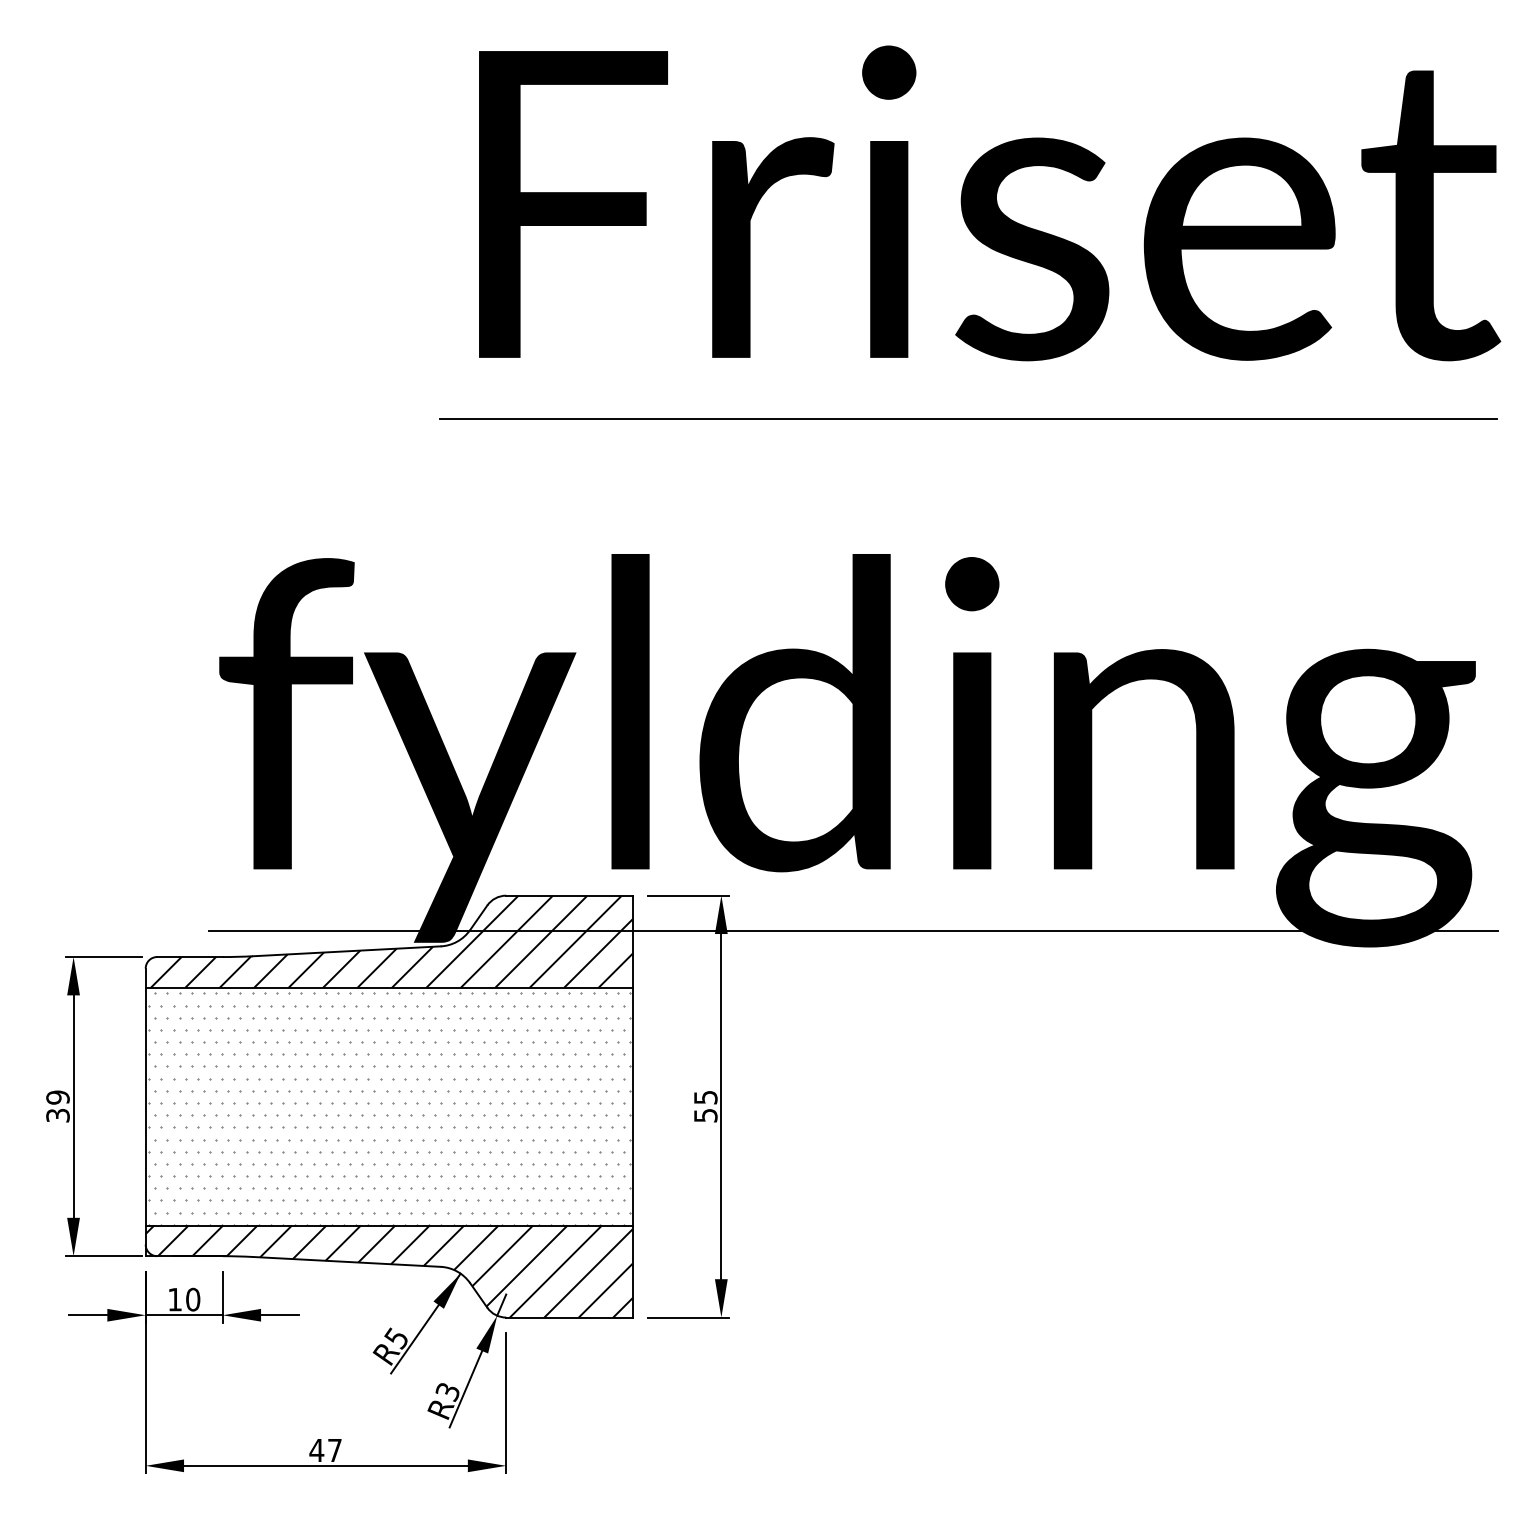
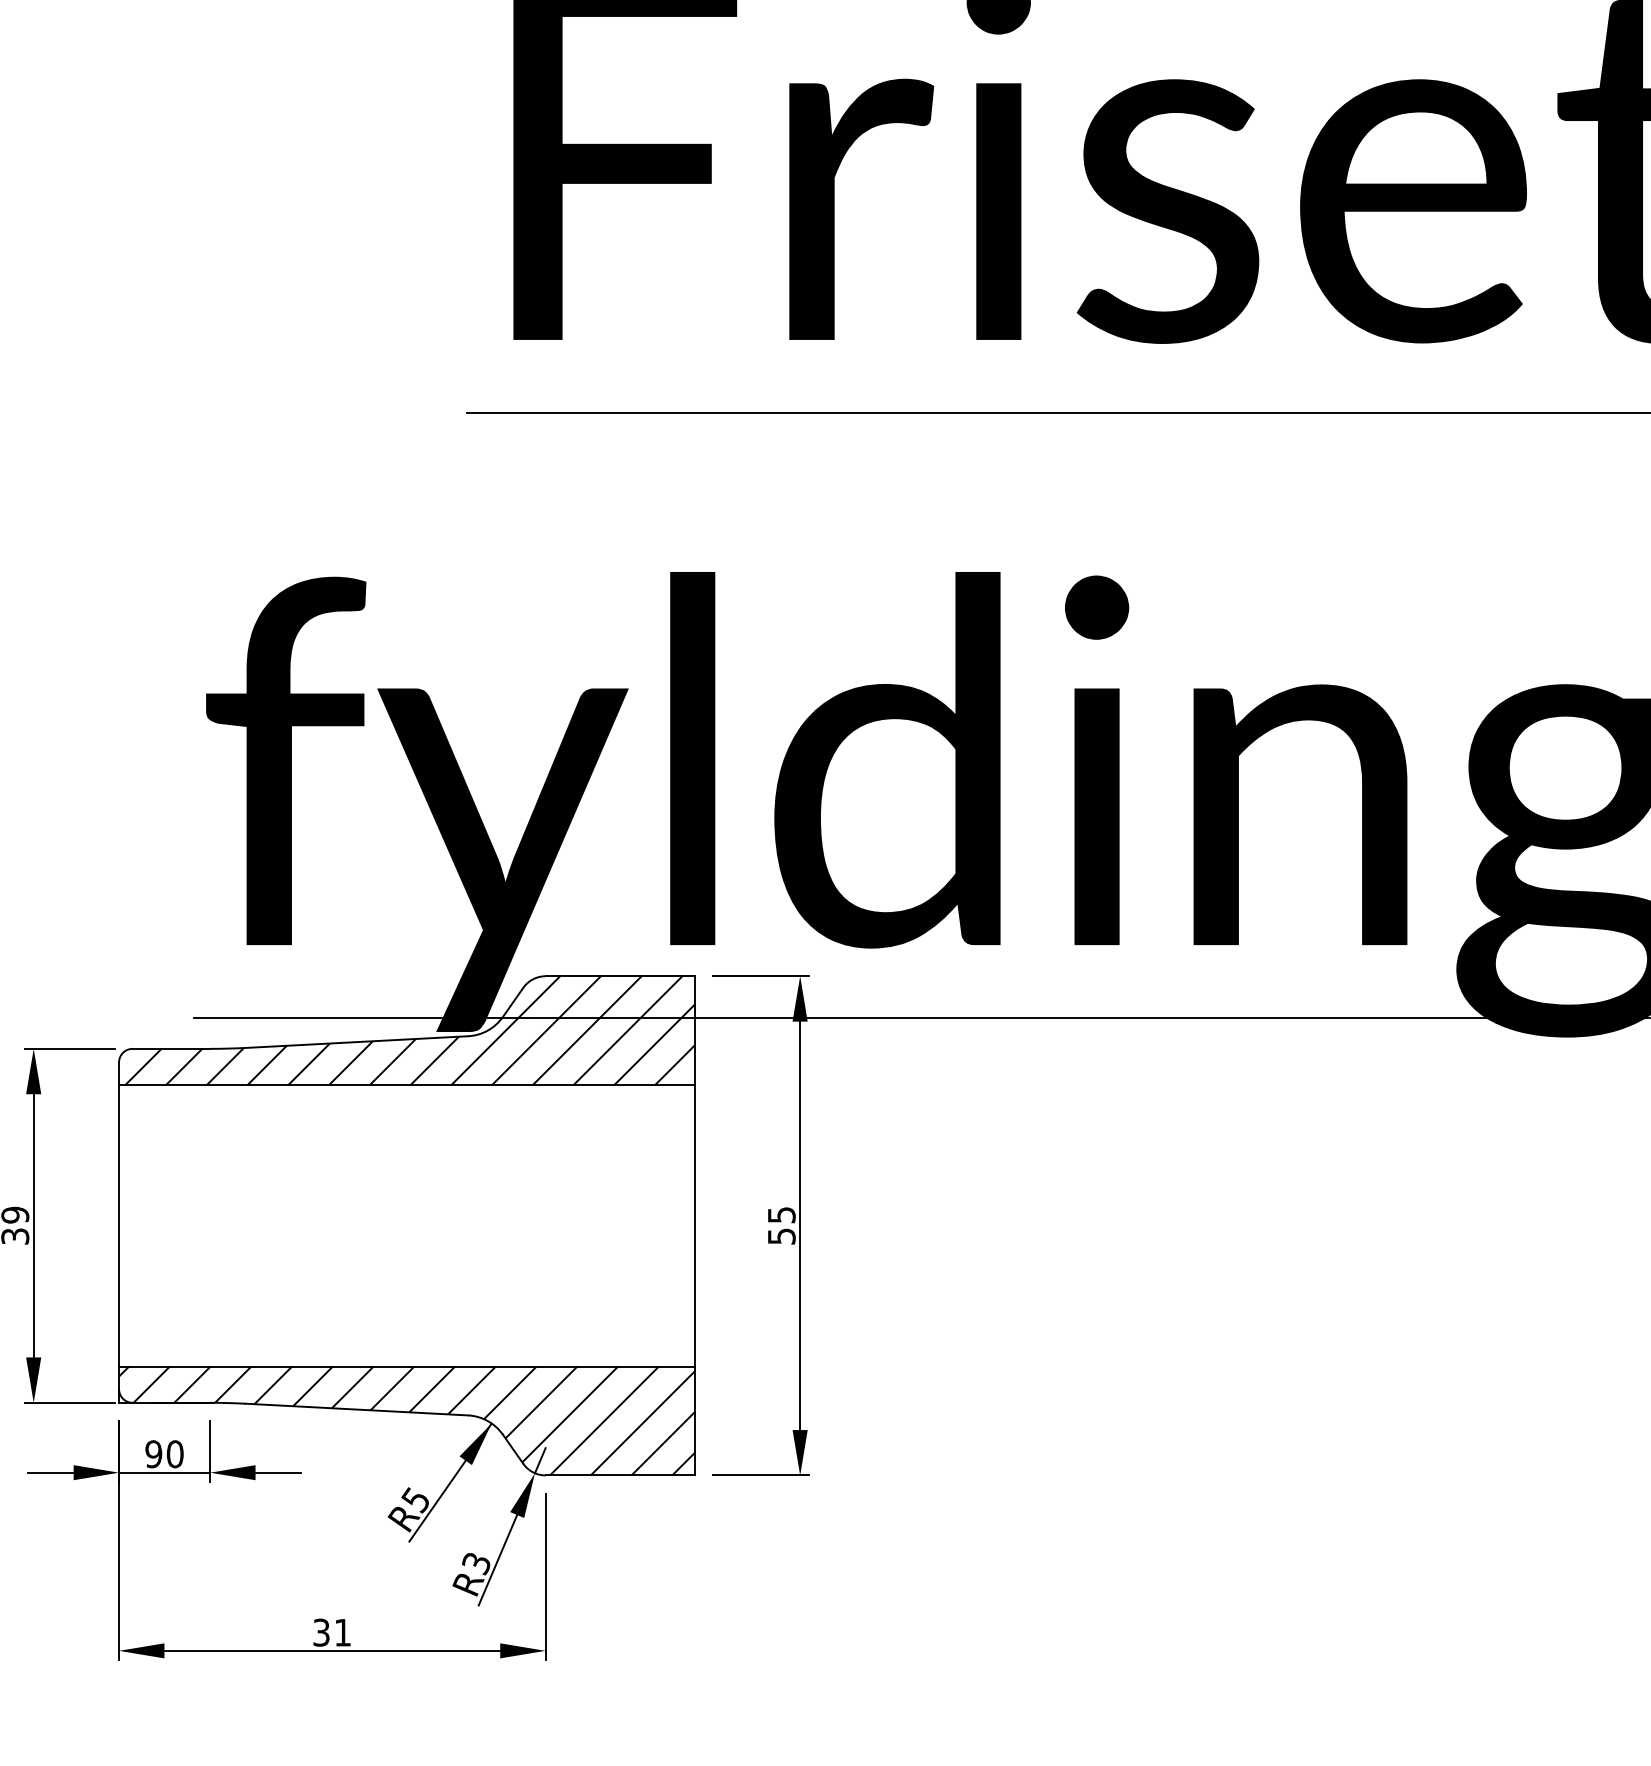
hatch: (389, 1108) -> (407, 1228), removed
text: (175, 1299) -> (154, 1454), 10 -> 90
text: (325, 1450) -> (331, 1632), 47 -> 31

